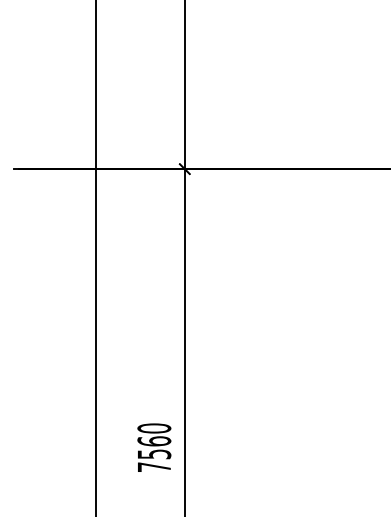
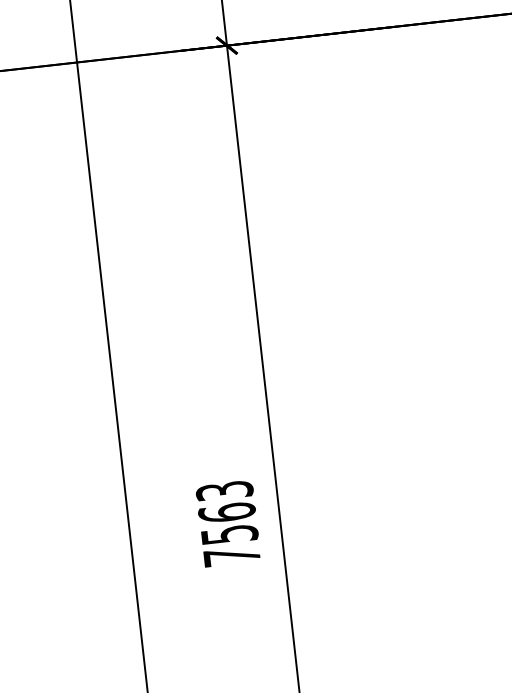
text: (154, 428) -> (224, 490), 7560 -> 7563

